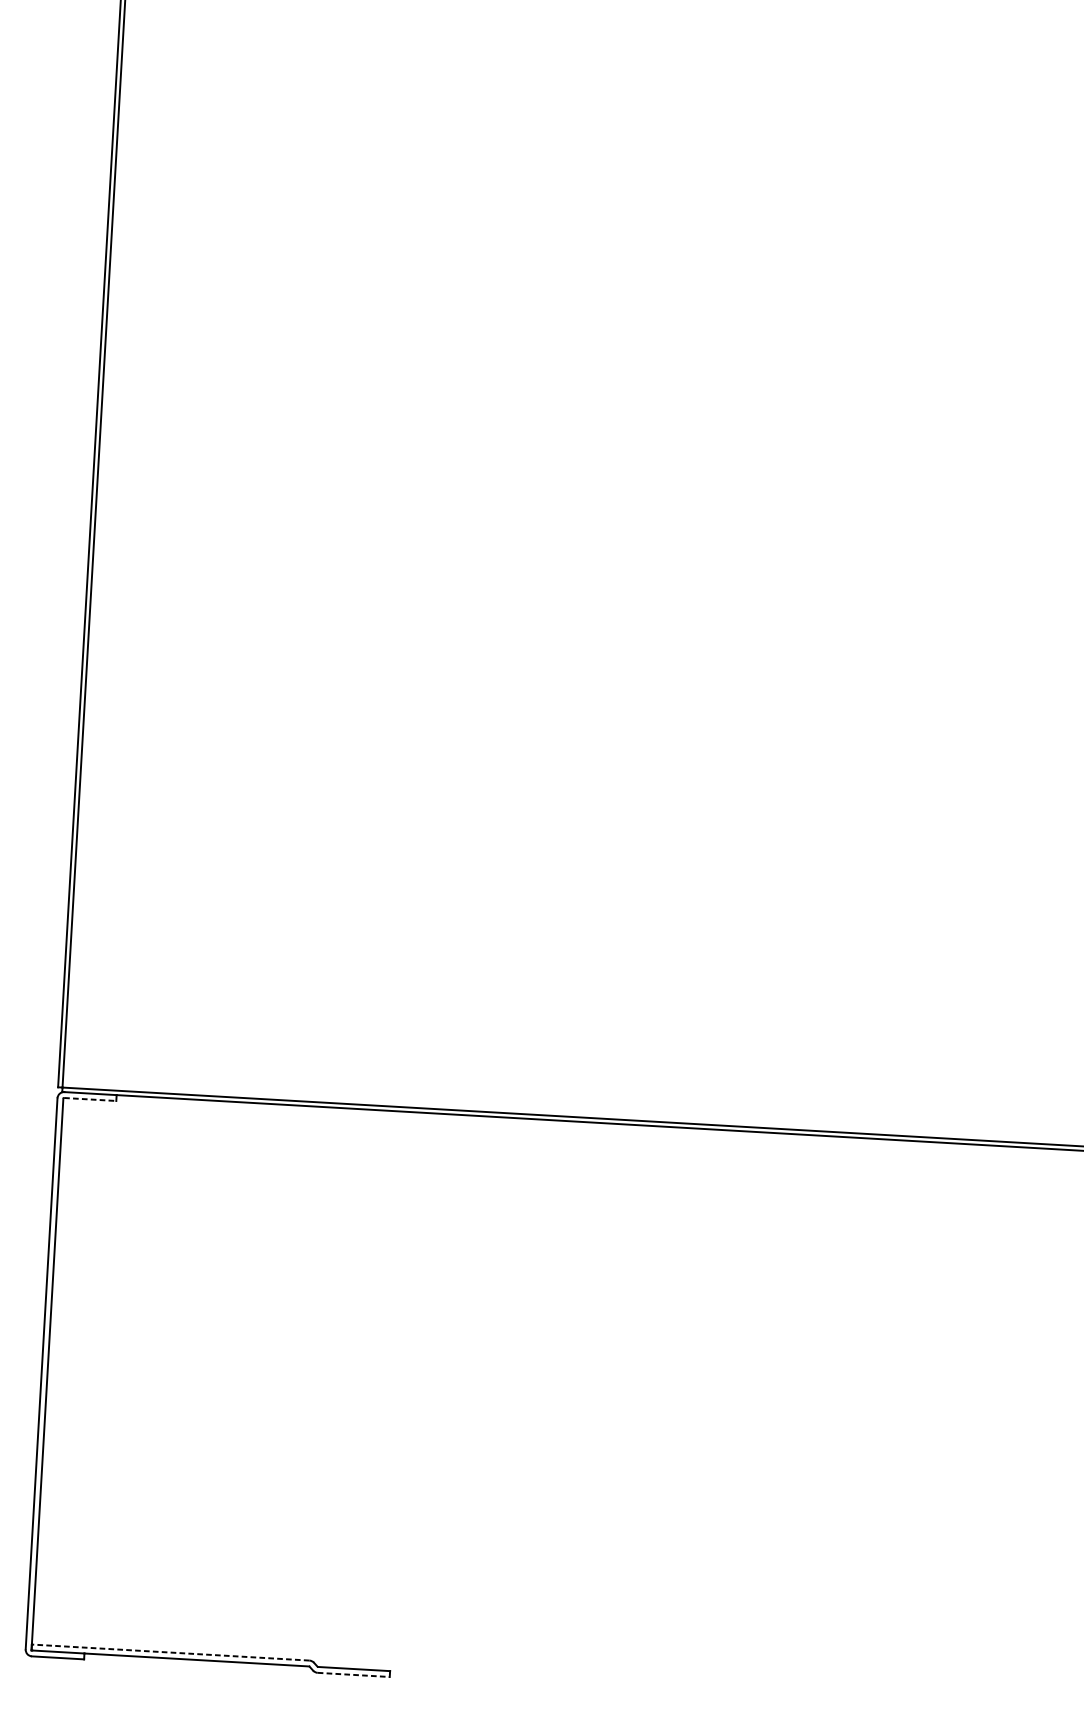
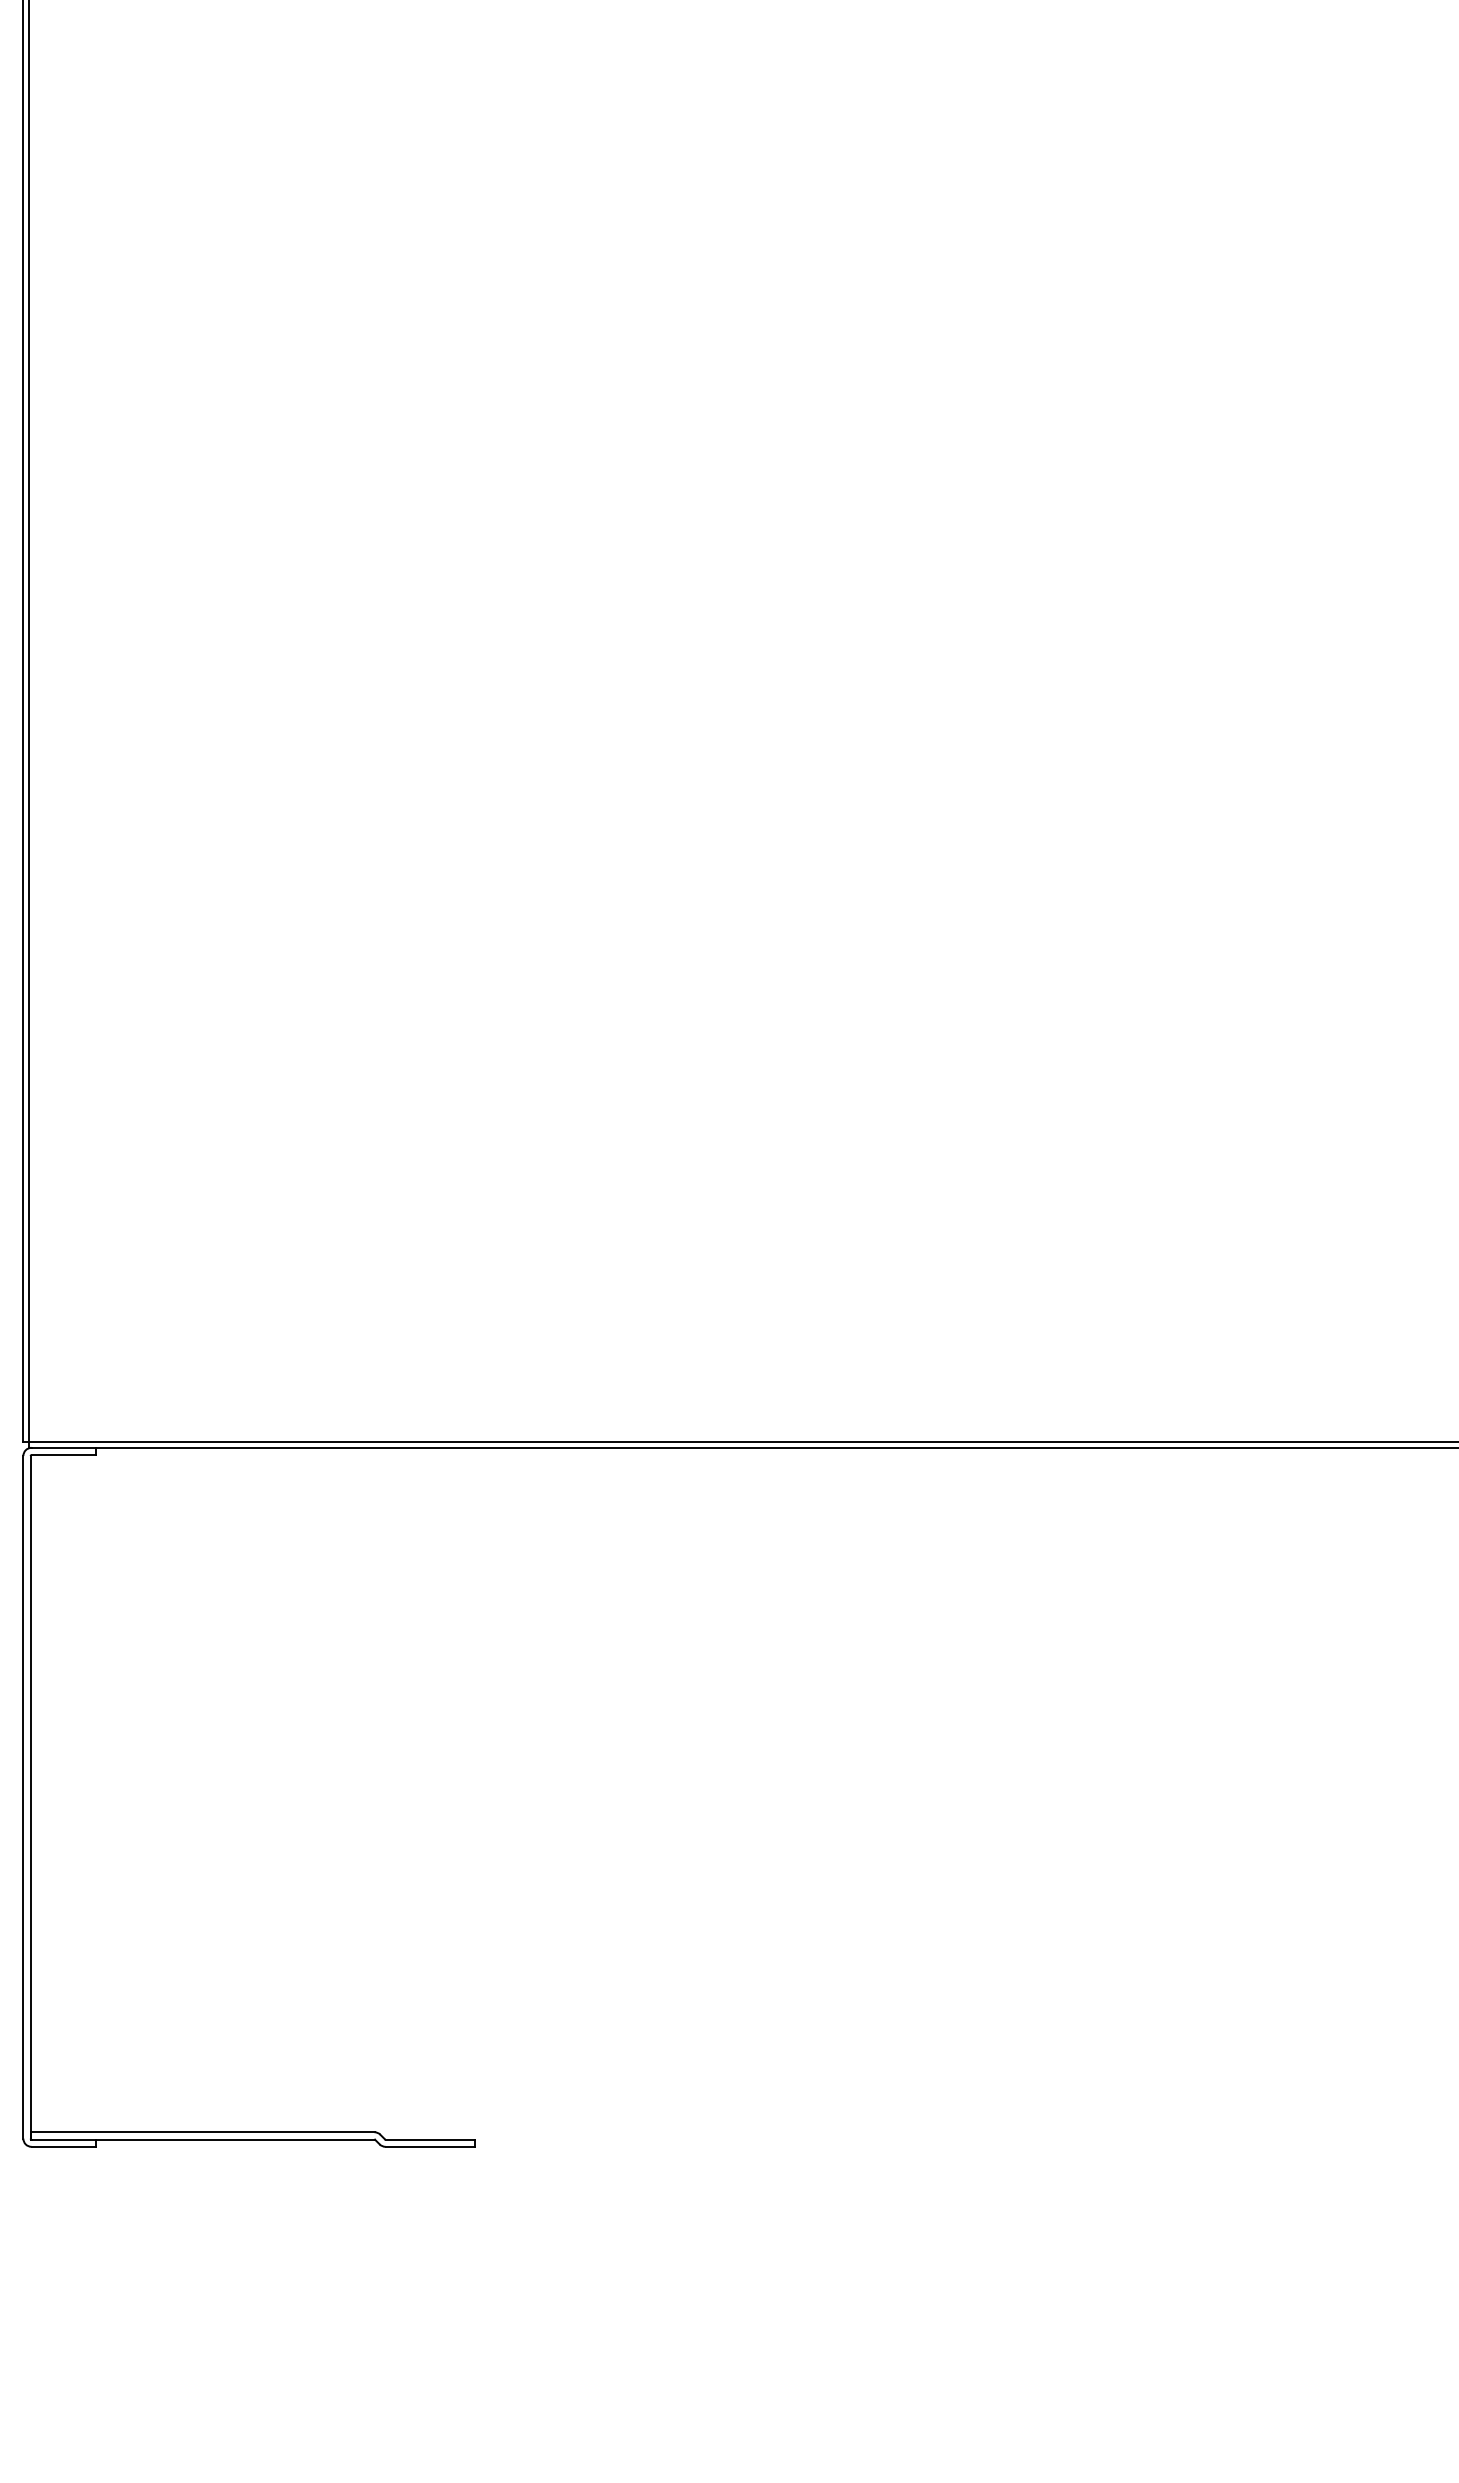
line: (90, 1099) -> (64, 1455), dashed -> solid
line: (170, 1652) -> (202, 2132), dashed -> solid
line: (354, 1674) -> (430, 2146), dashed -> solid

